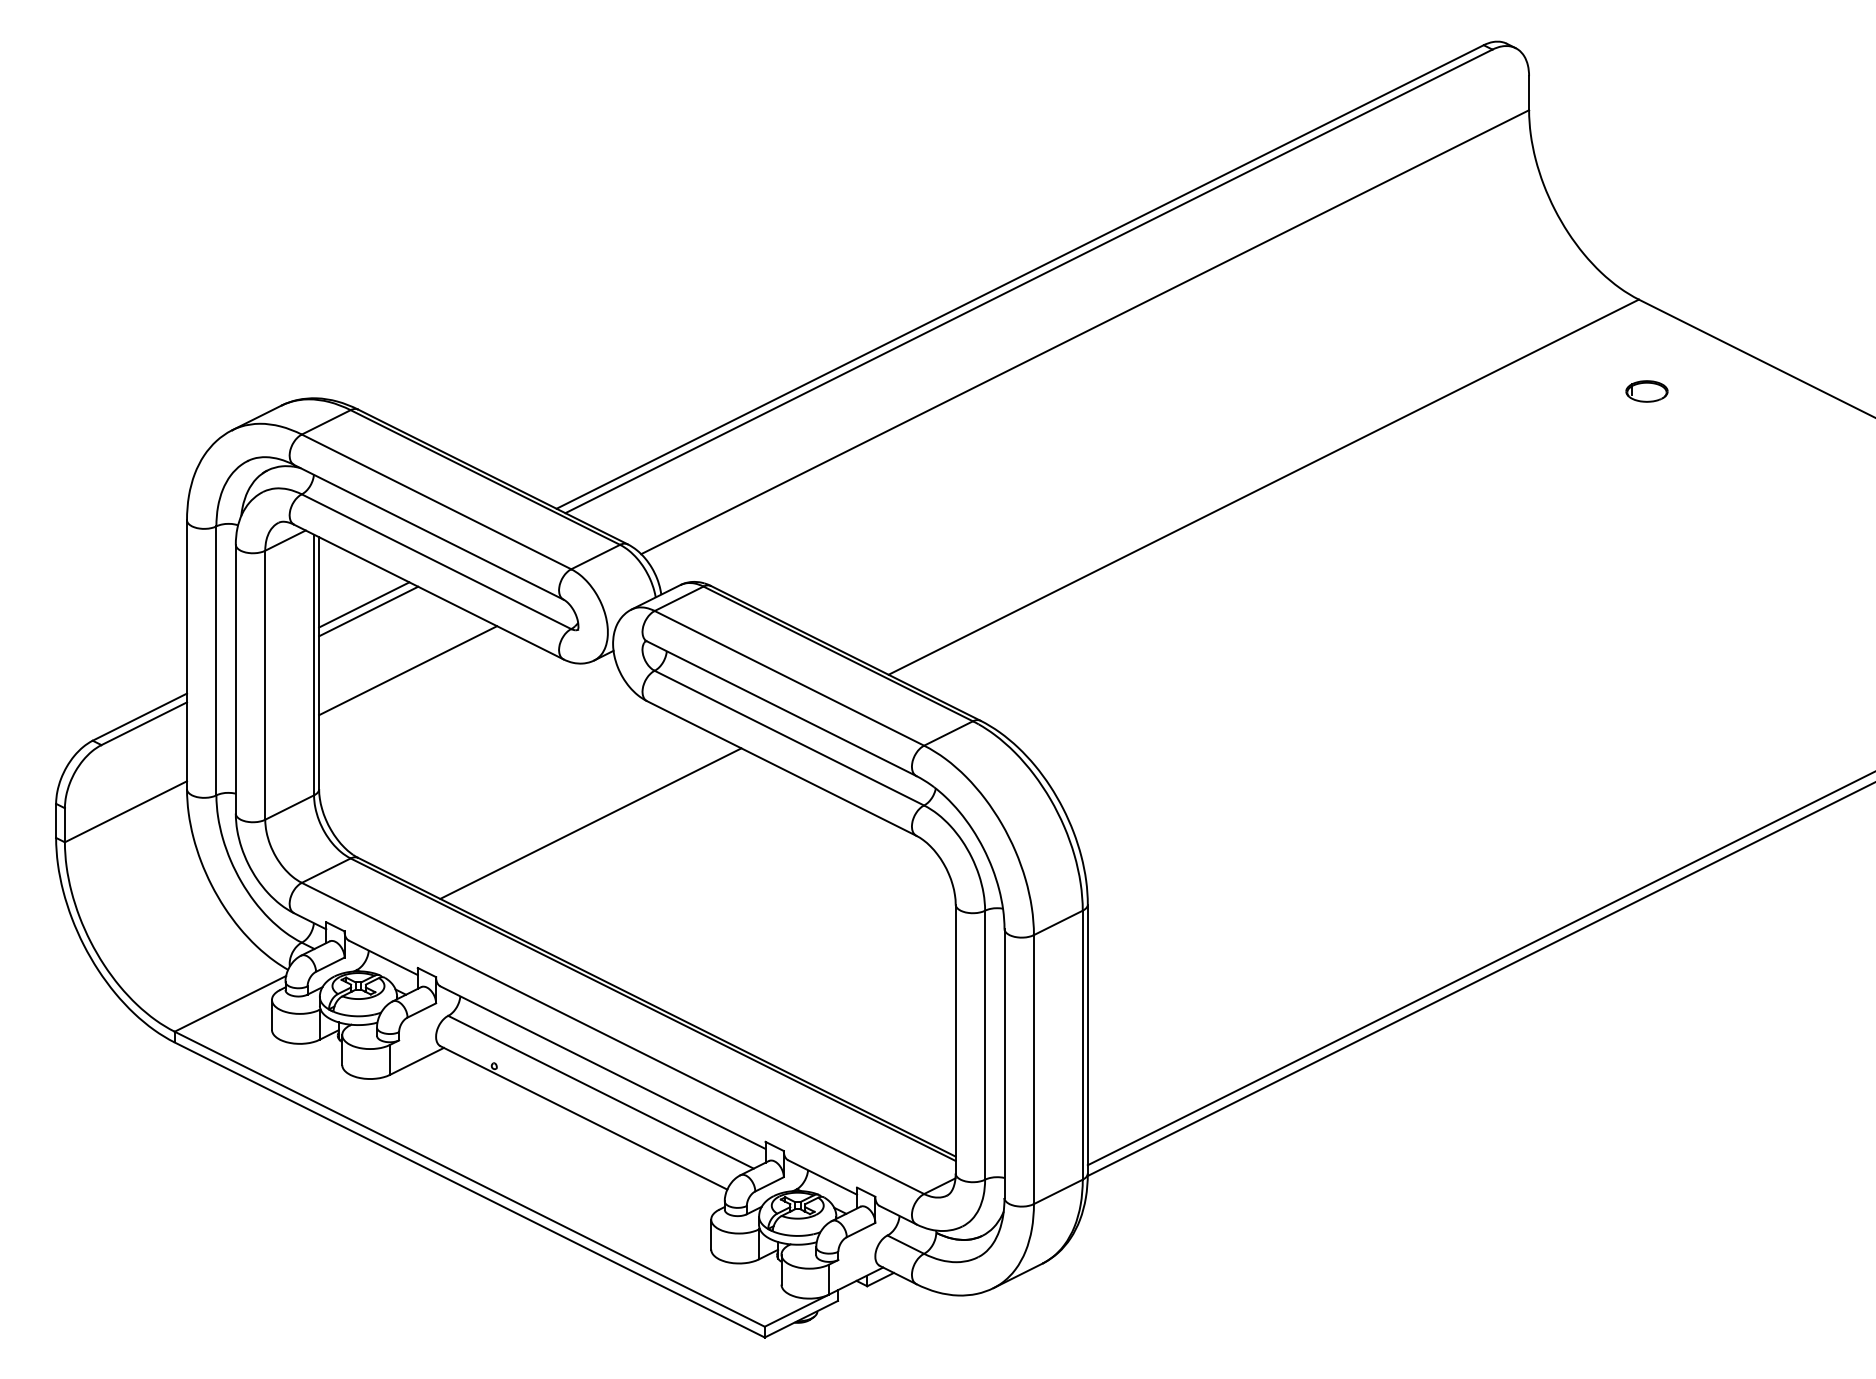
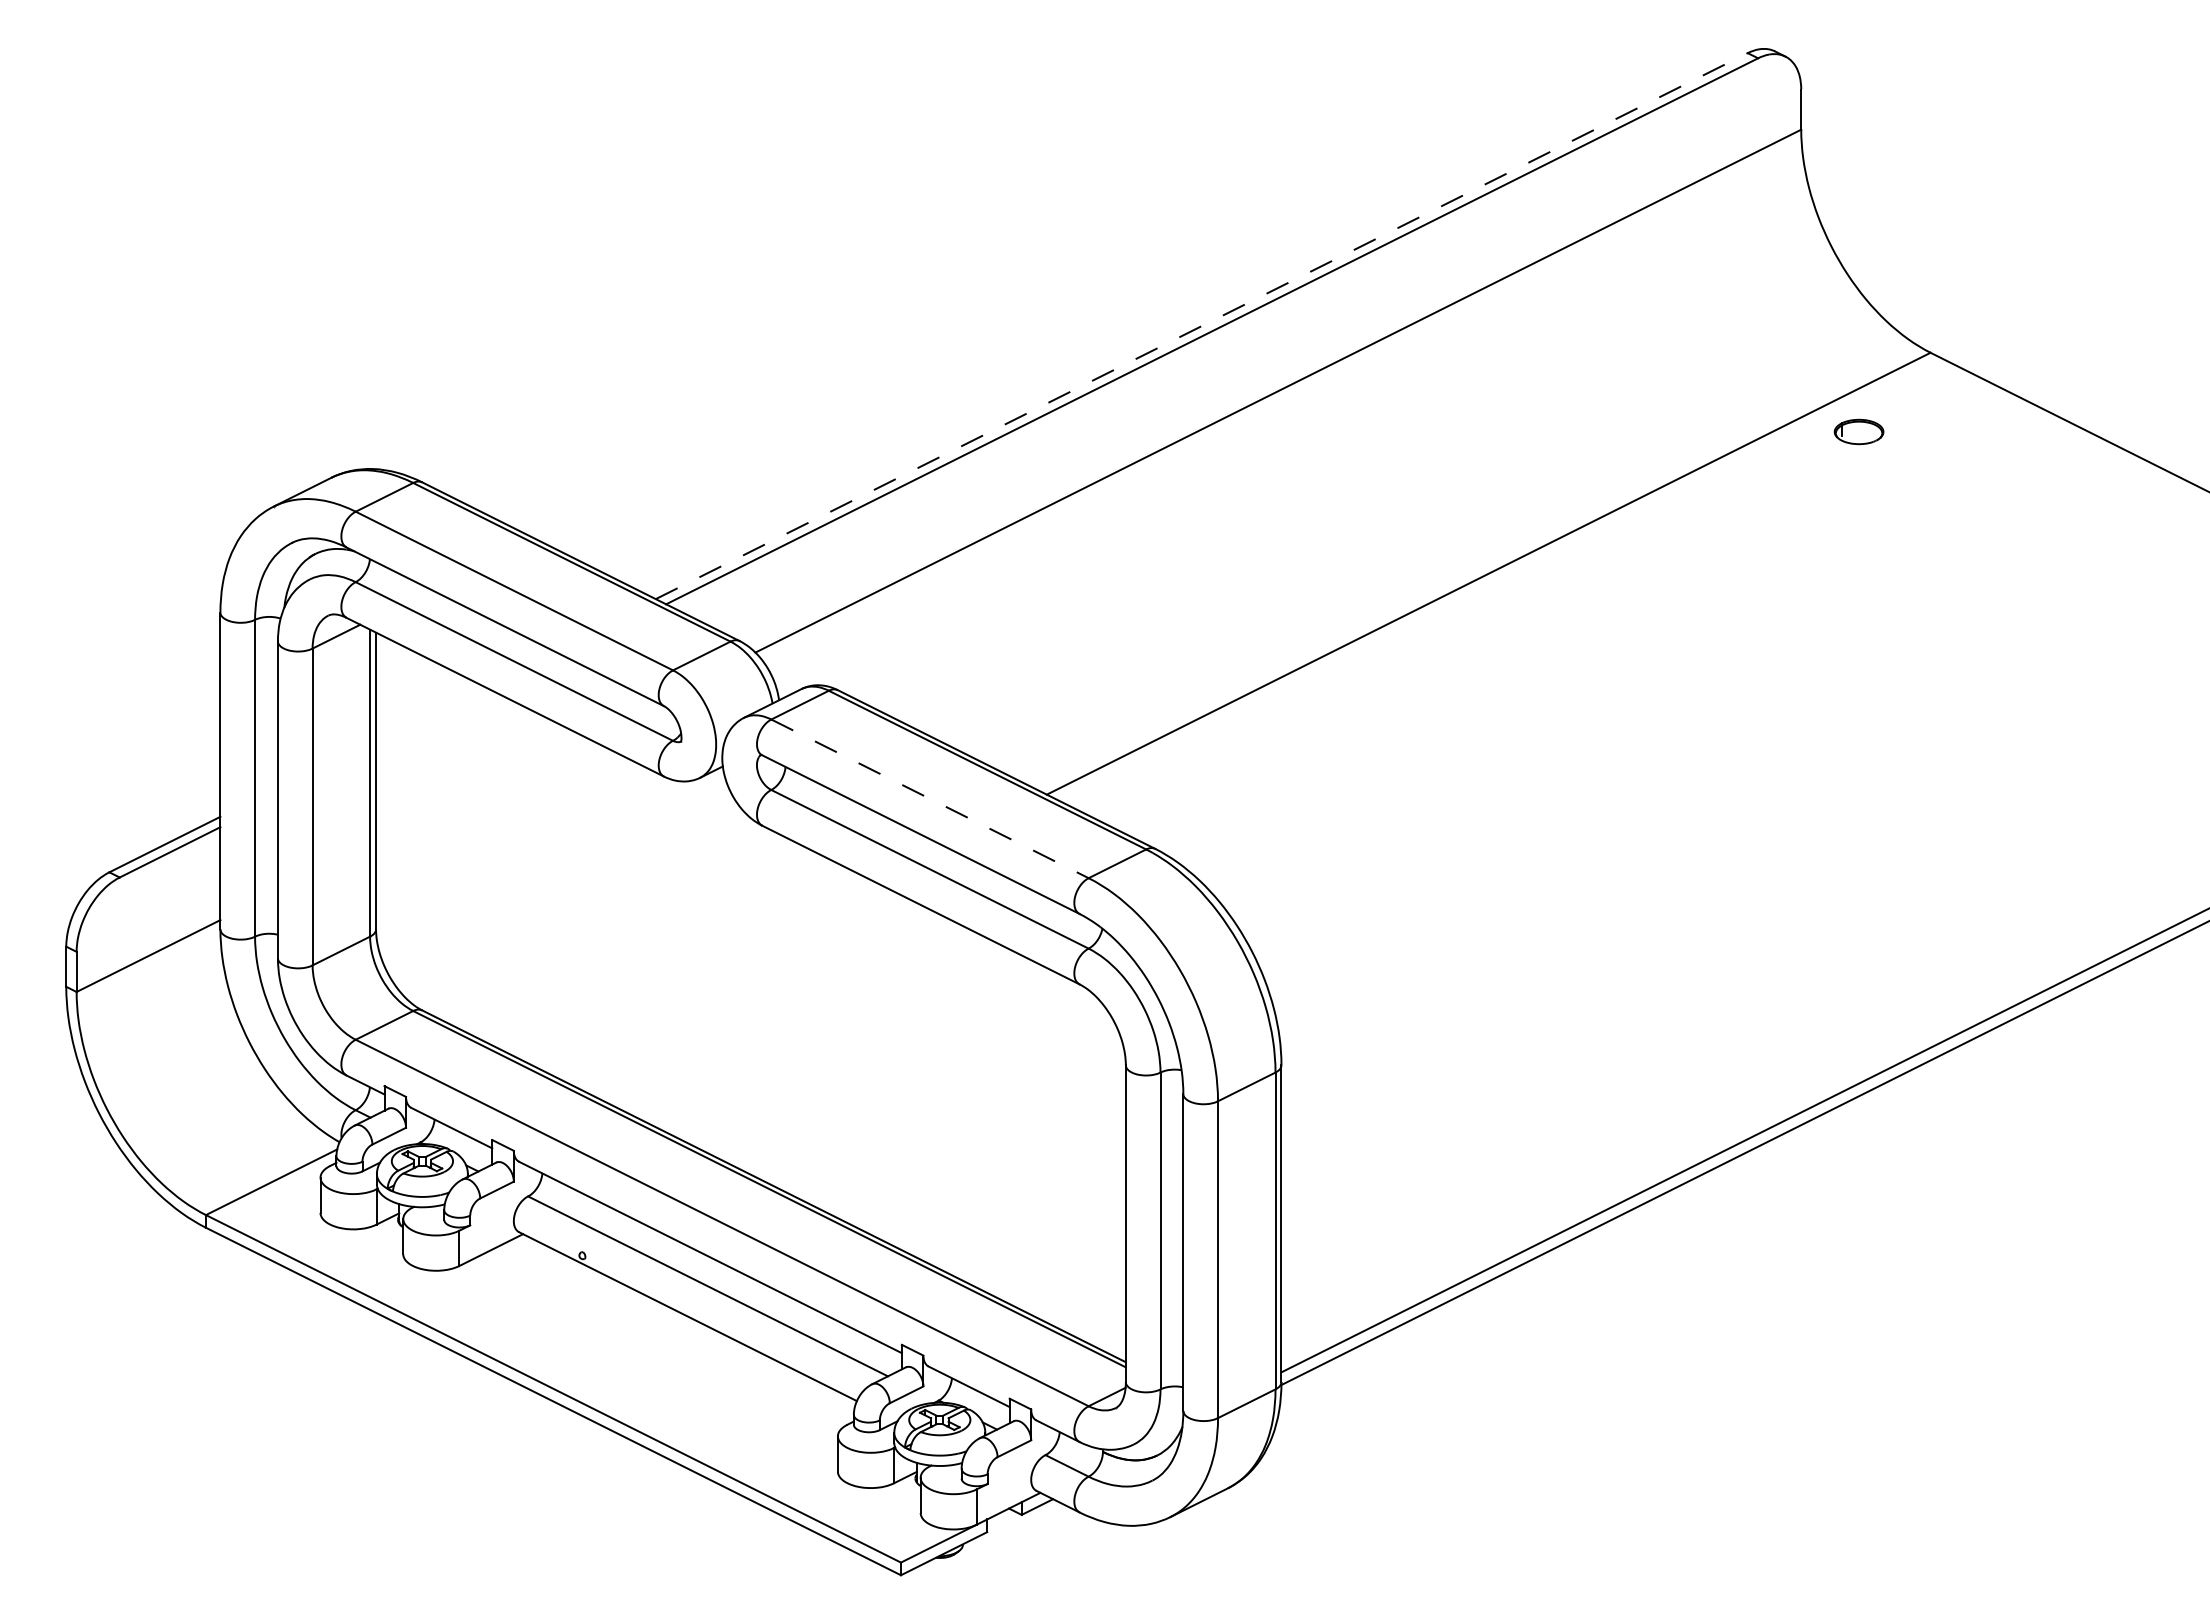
line: (1020, 276) -> (1202, 325), solid -> dashed
part: (1646, 391) -> (1858, 431), moved
line: (364, 605) -> (429, 712), removed
line: (368, 610) -> (434, 719), removed
line: (407, 670) -> (480, 789), removed
line: (789, 678) -> (930, 799), solid -> dashed
line: (590, 823) -> (695, 969), removed

